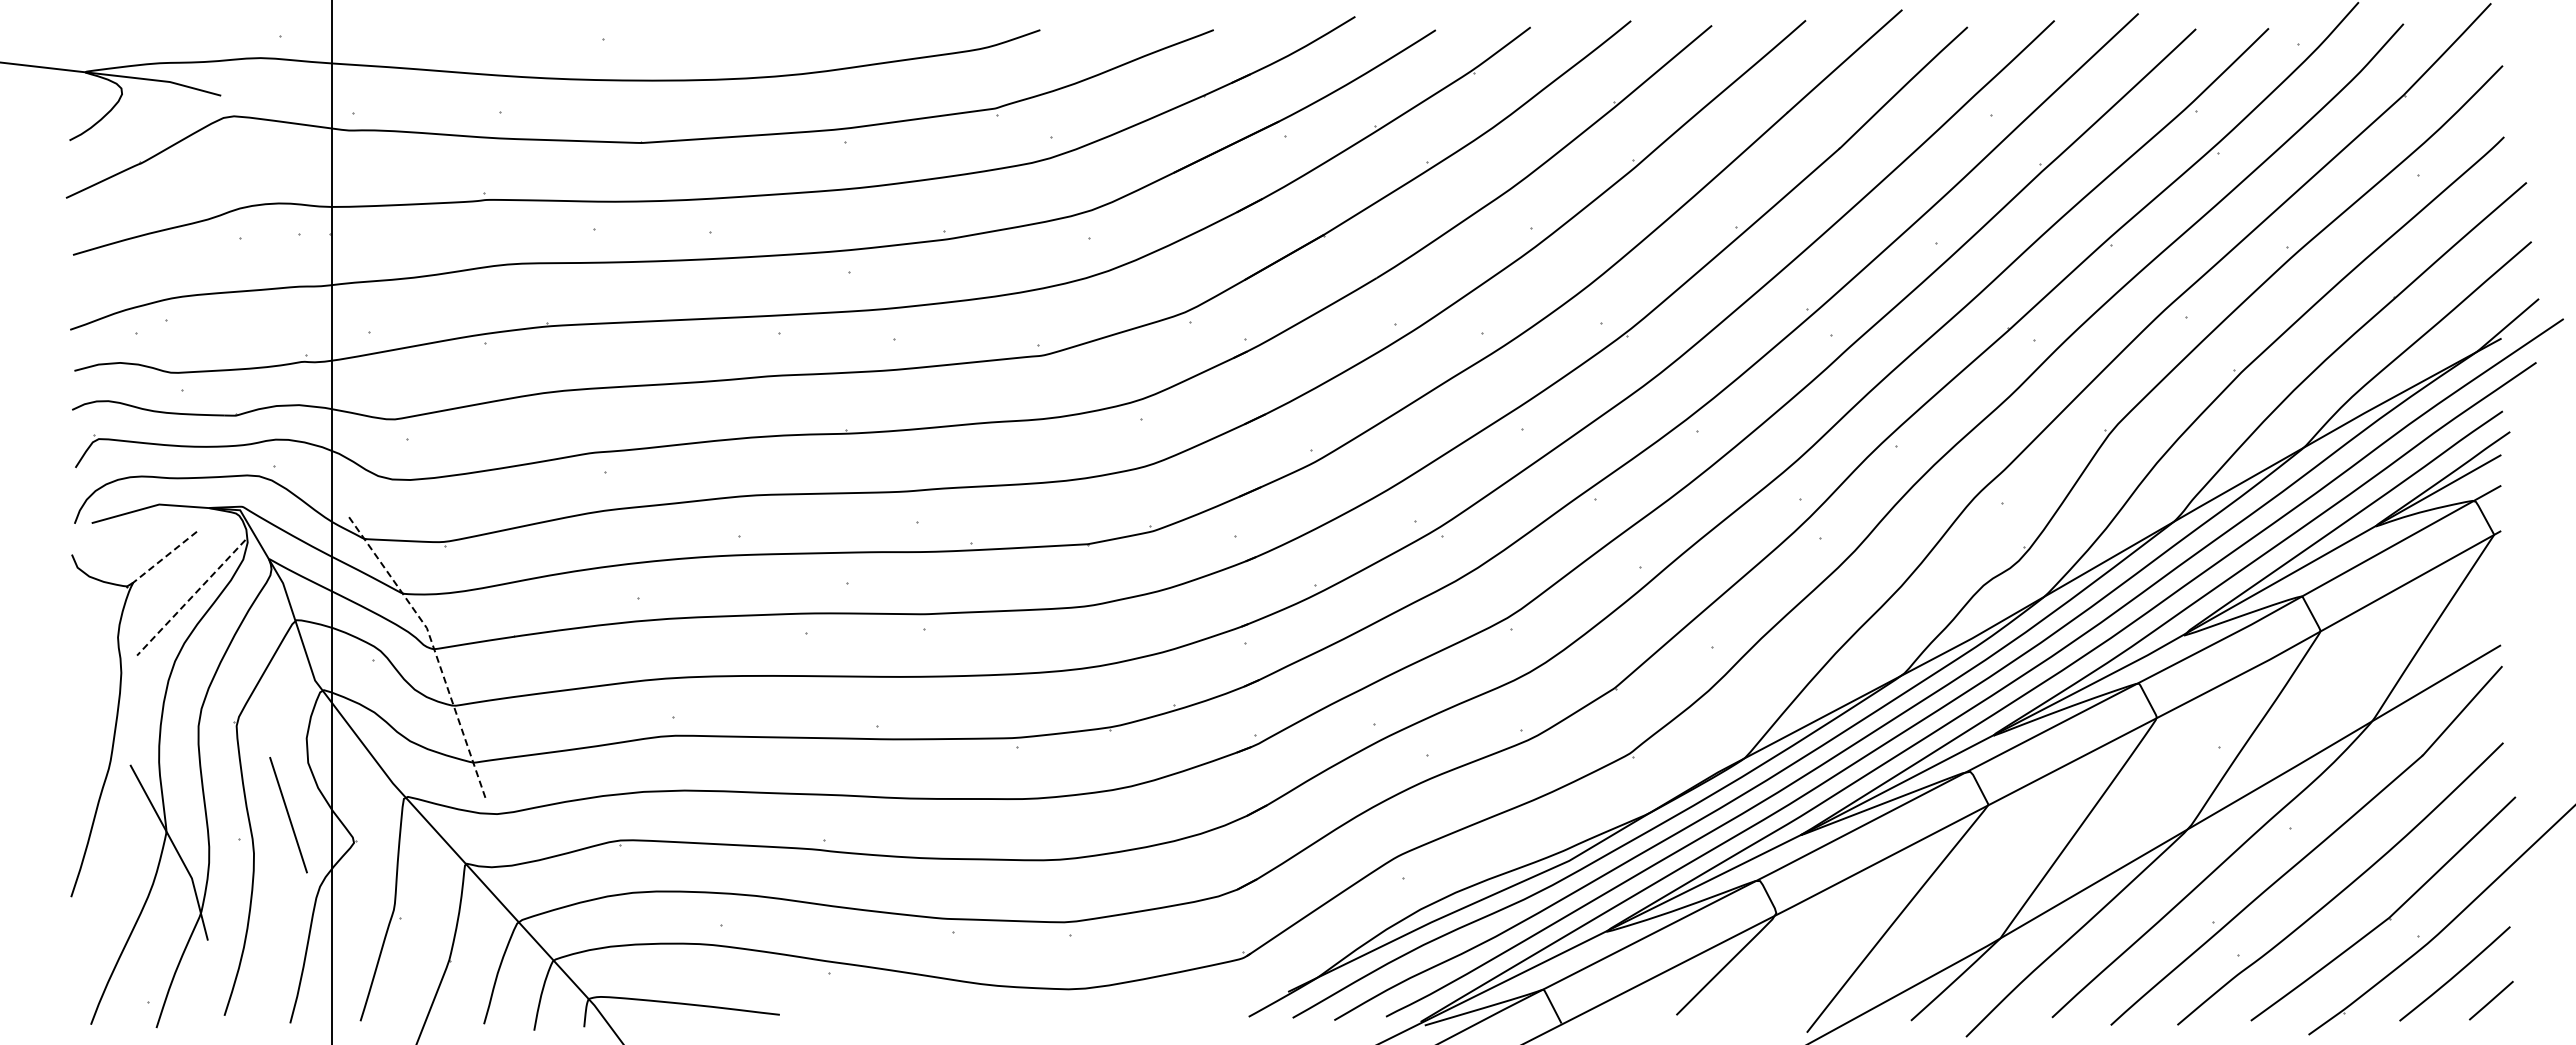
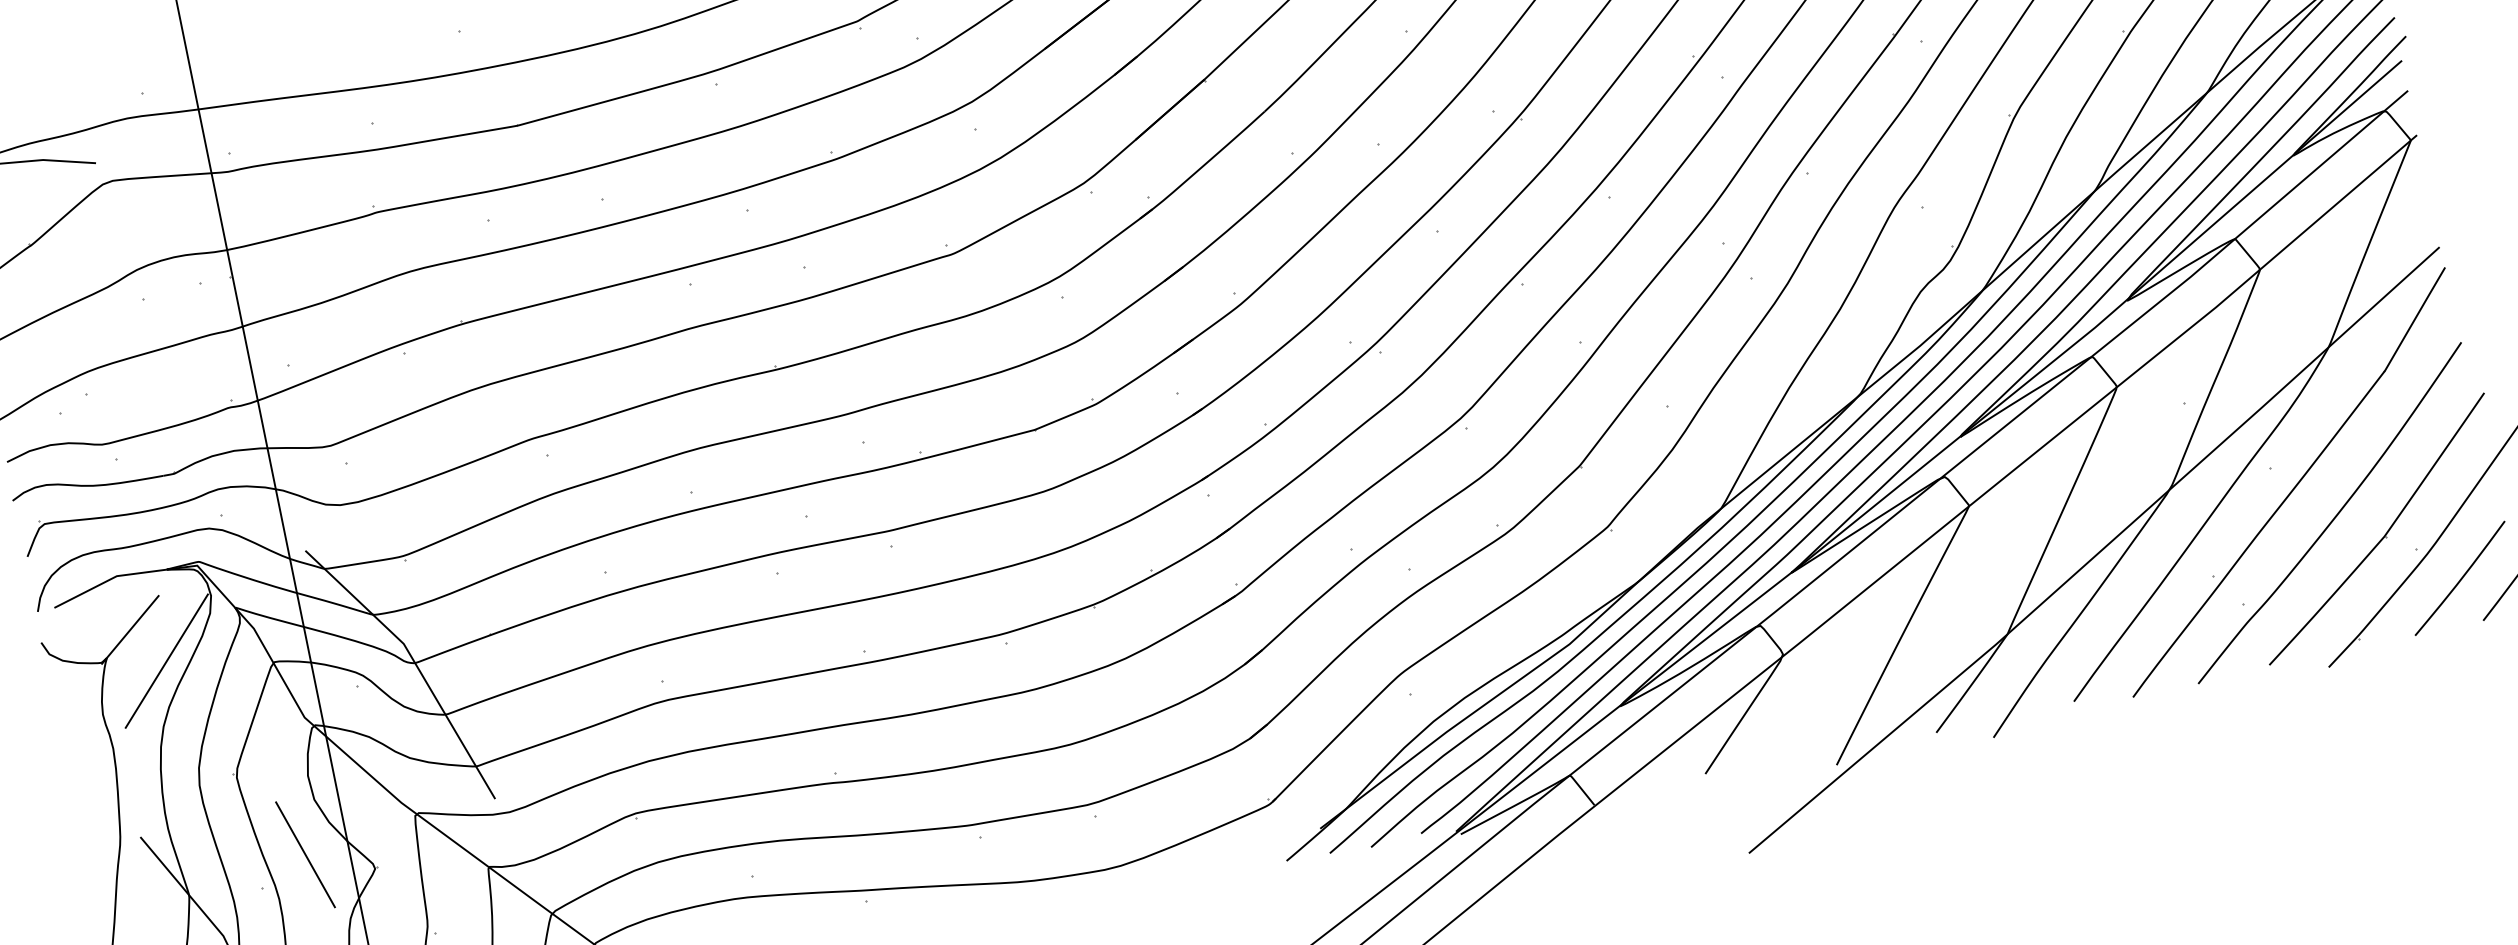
line: (161, 560) -> (130, 630), dashed -> solid
line: (190, 598) -> (166, 662), dashed -> solid
line: (434, 648) -> (415, 662), dashed -> solid

